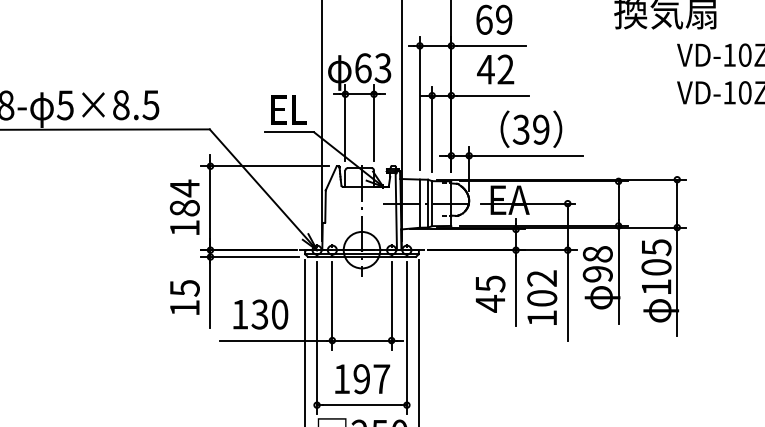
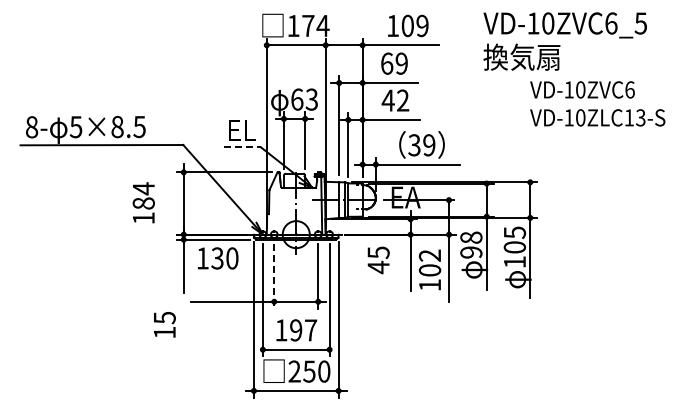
line: (290, 132) -> (243, 147), solid -> dashed
text: (184, 206) -> (143, 202), moved
text: (490, 294) -> (378, 260), moved
text: (184, 297) -> (164, 324), moved
line: (332, 306) -> (274, 276), solid -> dashed
text: (261, 314) -> (218, 258), moved

